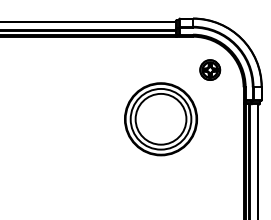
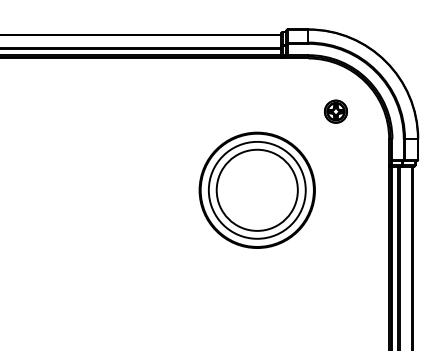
part: (210, 69) -> (336, 110), size x0.7

